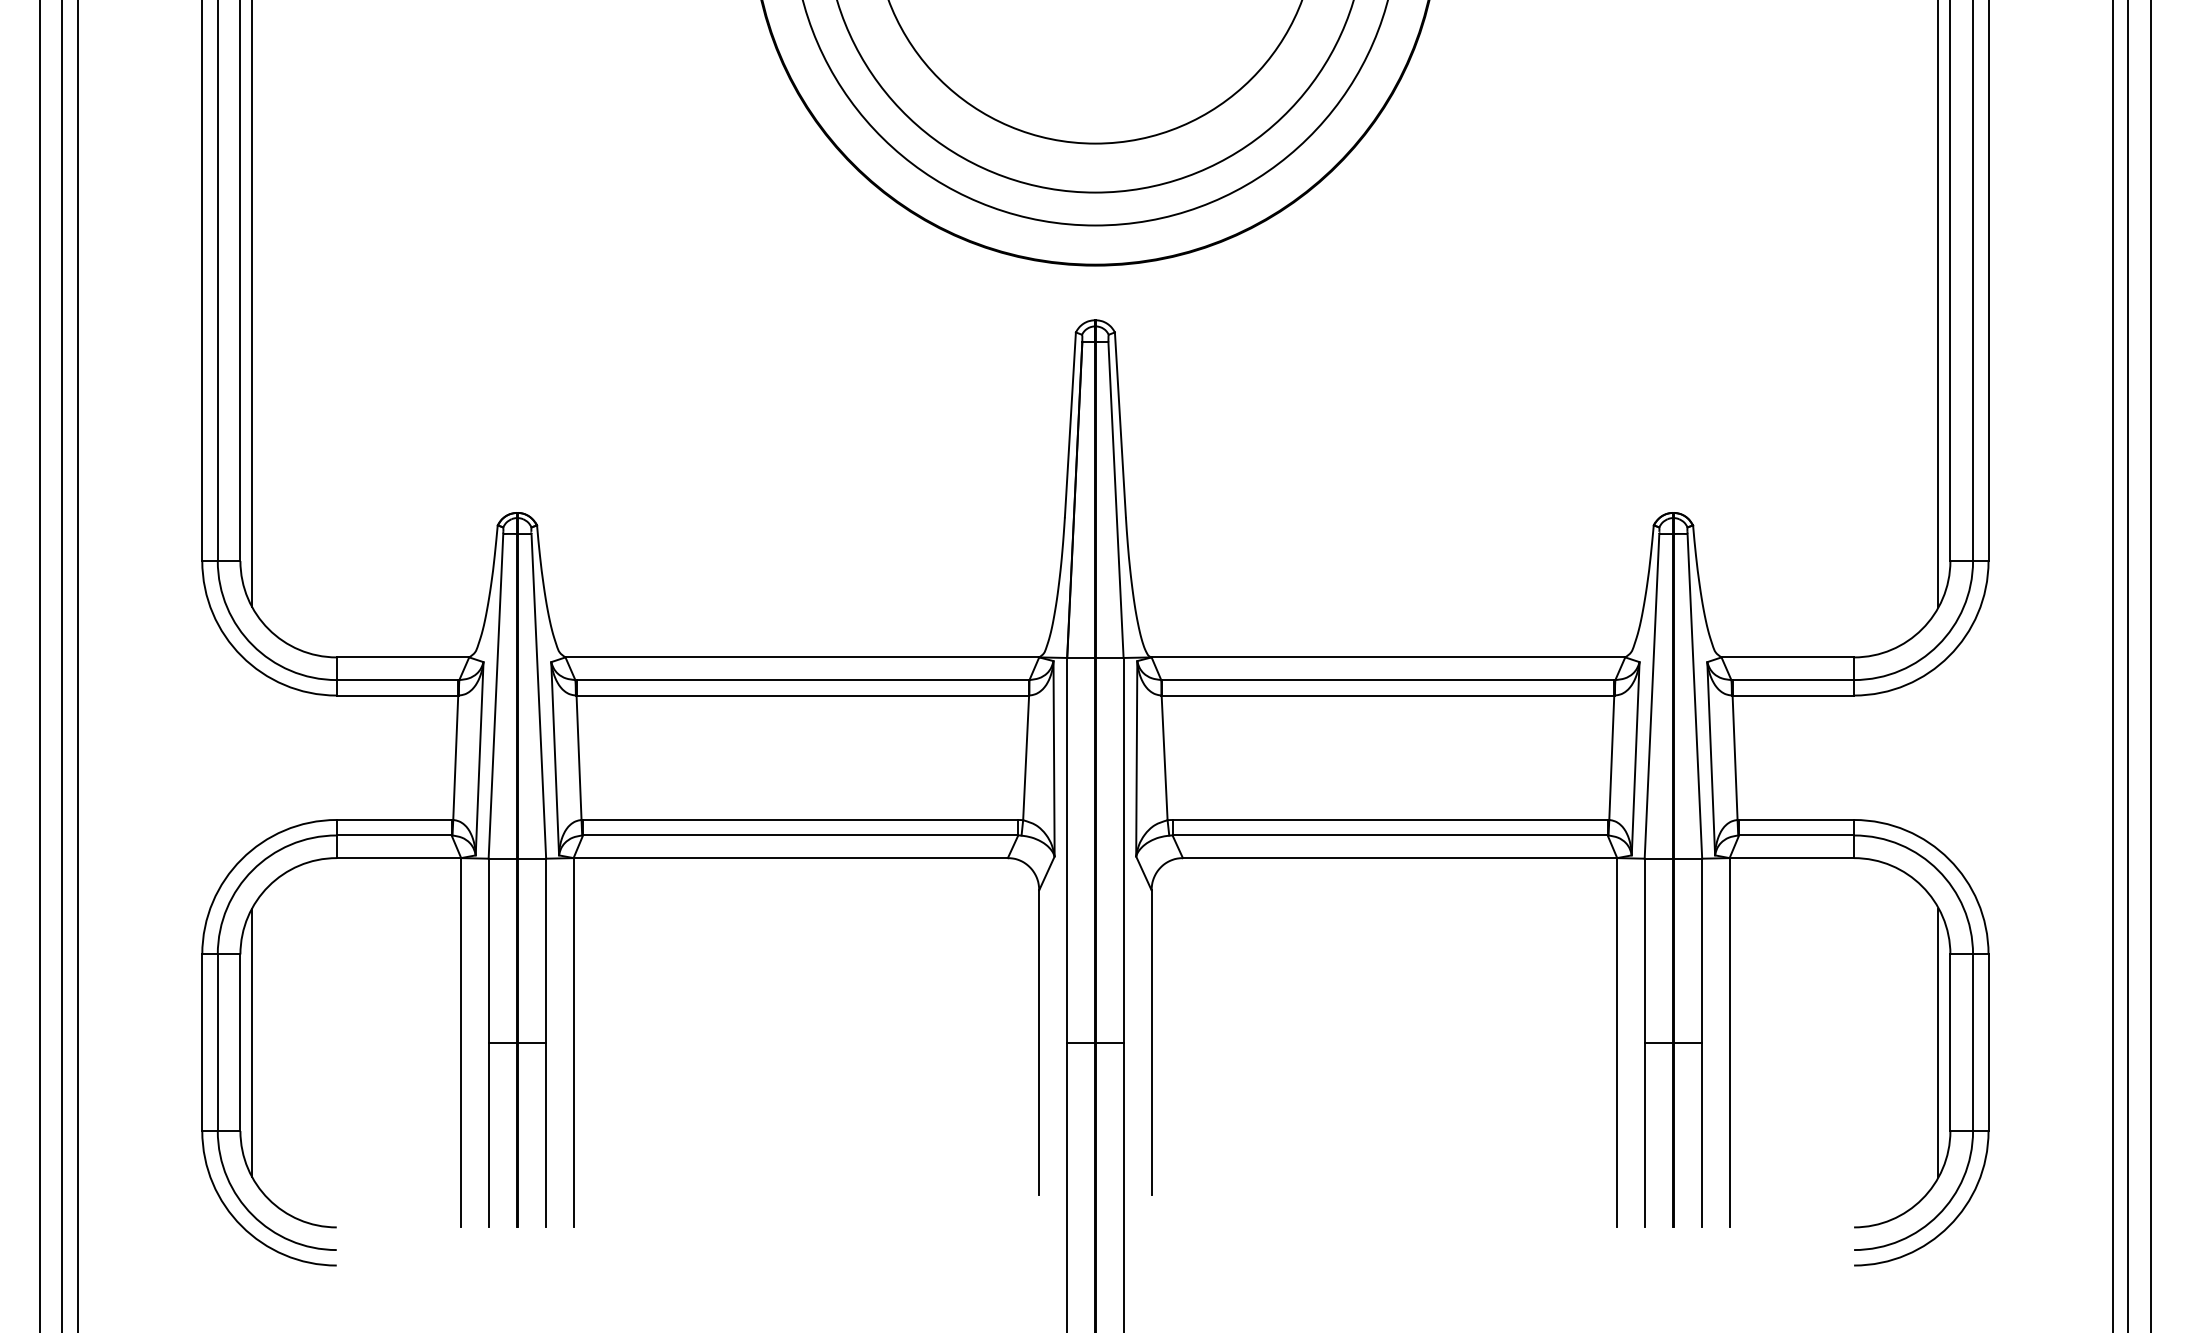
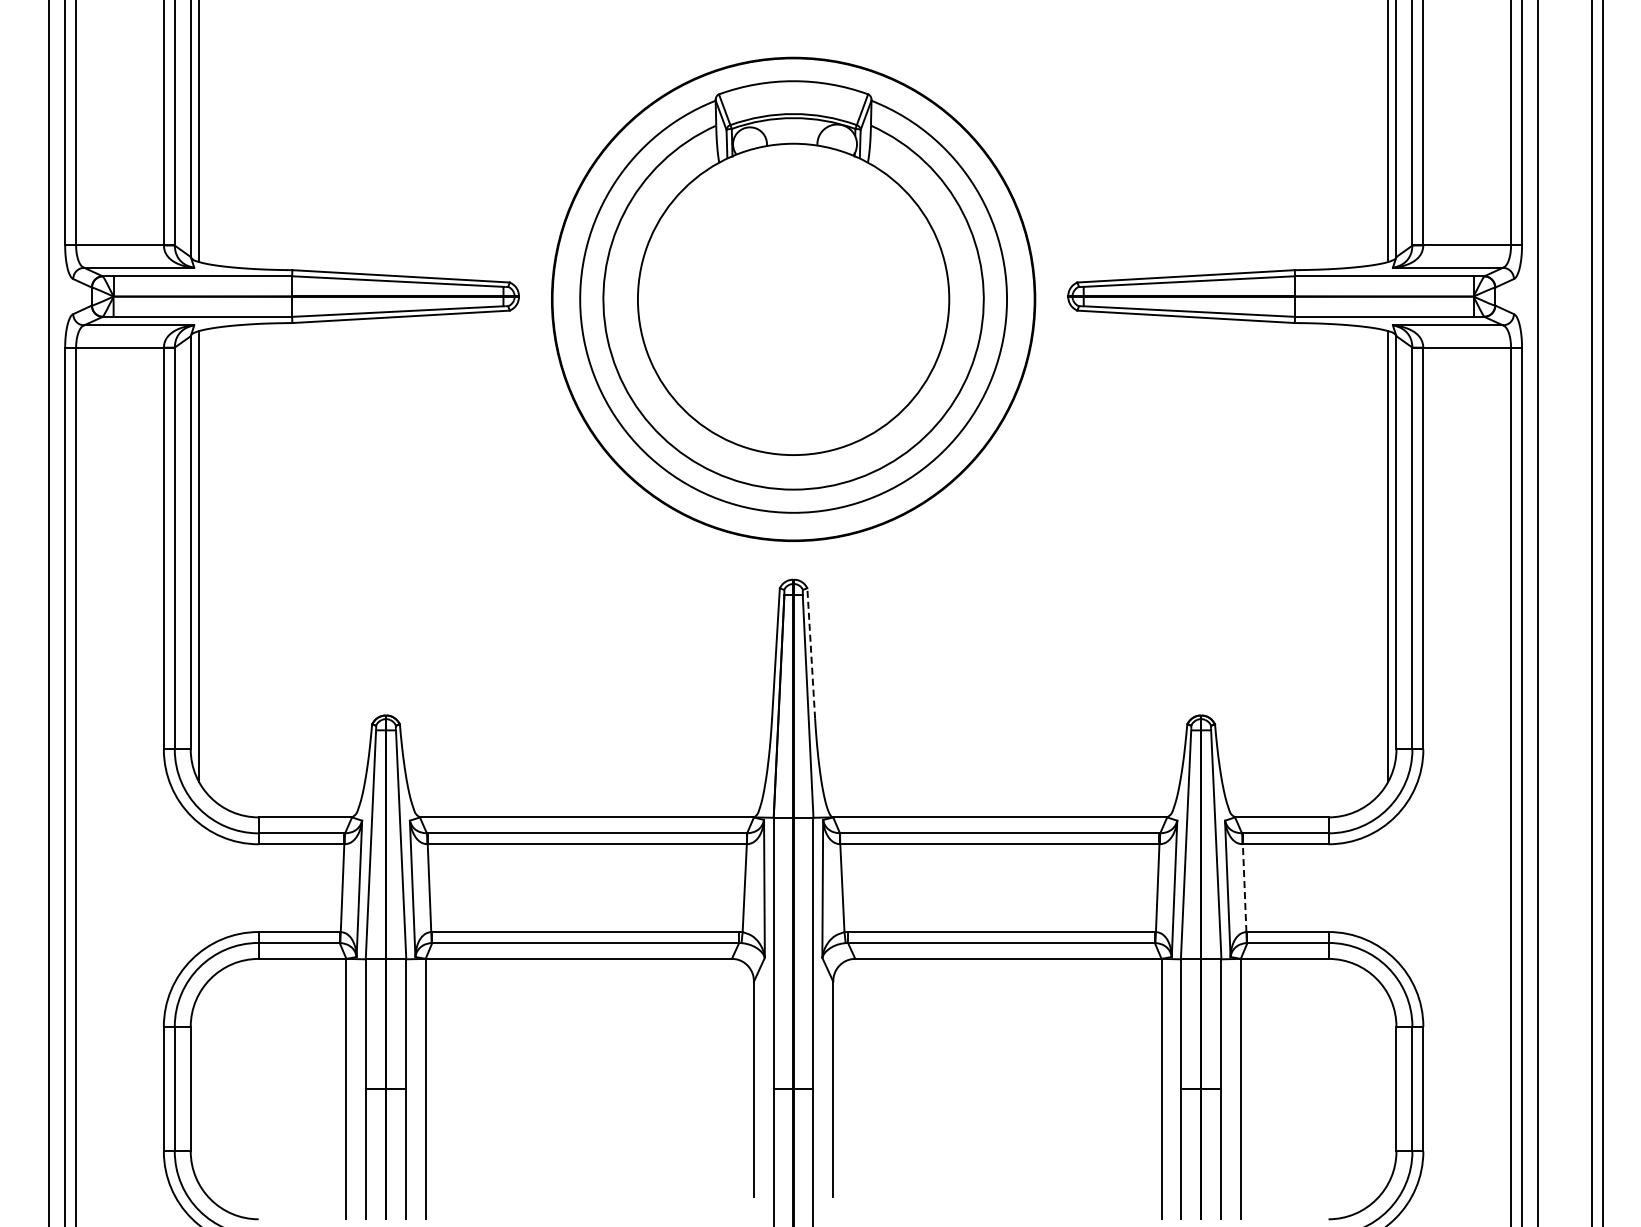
line: (1120, 423) -> (811, 652), solid -> dashed
line: (1734, 758) -> (1244, 888), solid -> dashed
line: (252, 1041) -> (199, 1088), removed
line: (1937, 1041) -> (1387, 1088), removed

